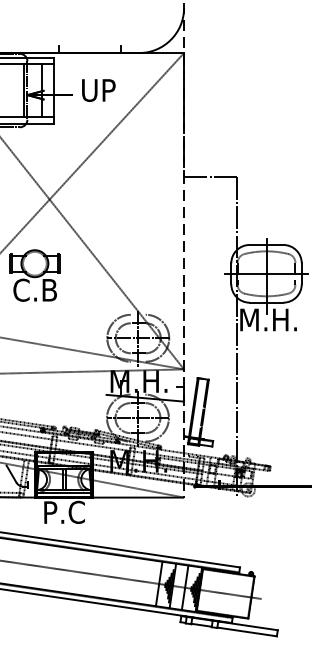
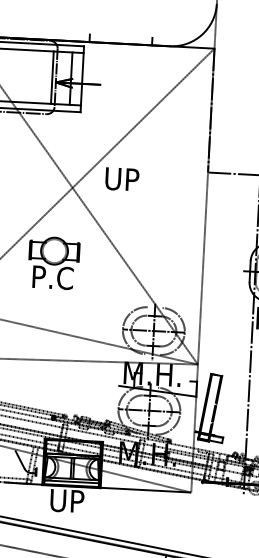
text: (98, 90) -> (121, 179), moved
text: (34, 289) -> (52, 276), C.B -> P.C
text: (64, 512) -> (71, 501), P.C -> UP

